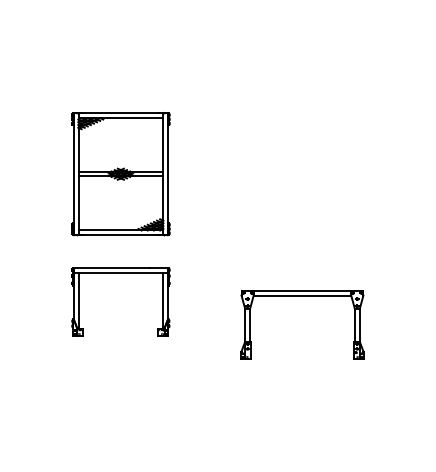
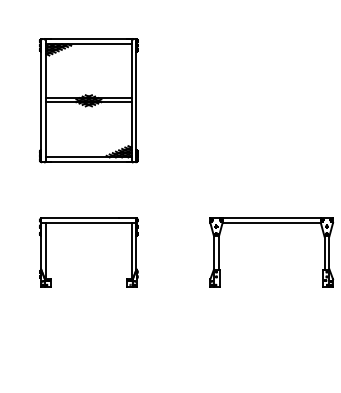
part: (120, 273) -> (88, 223), moved

